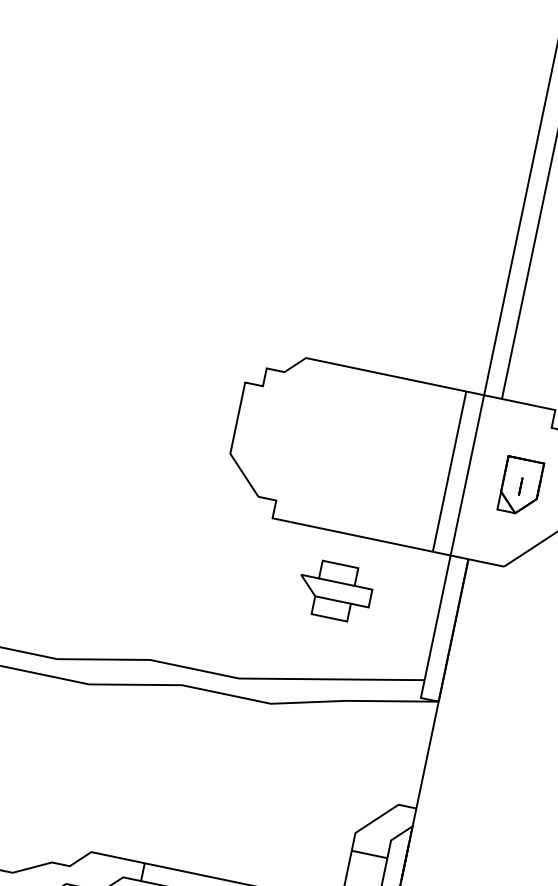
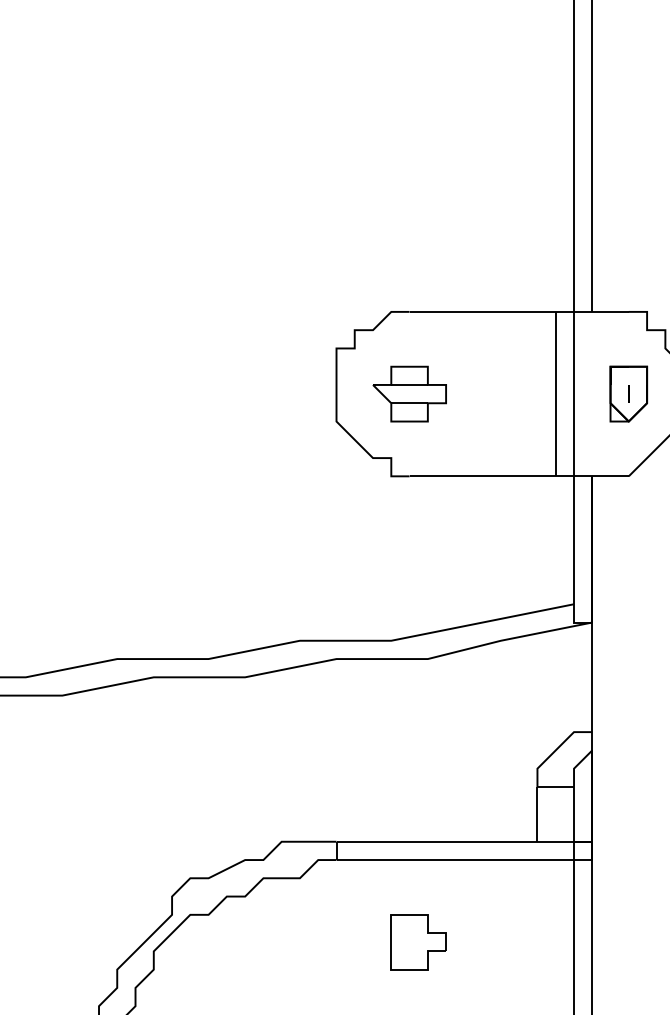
part: (335, 590) -> (409, 393), moved

